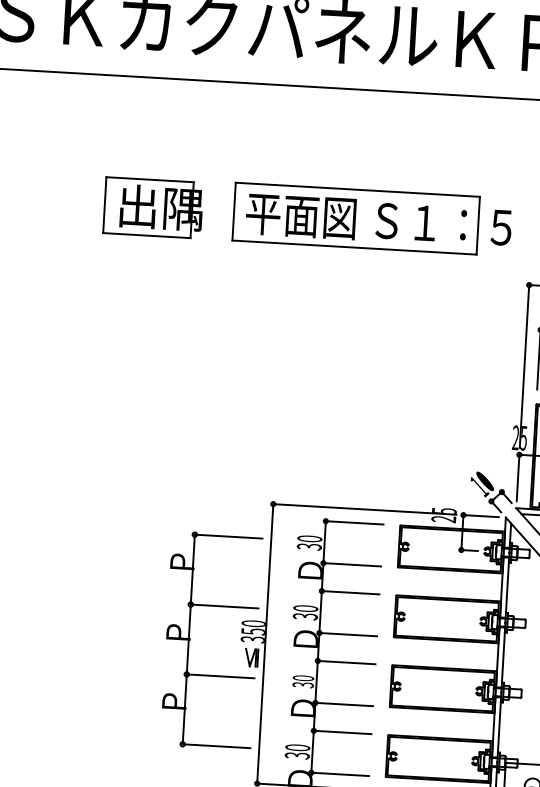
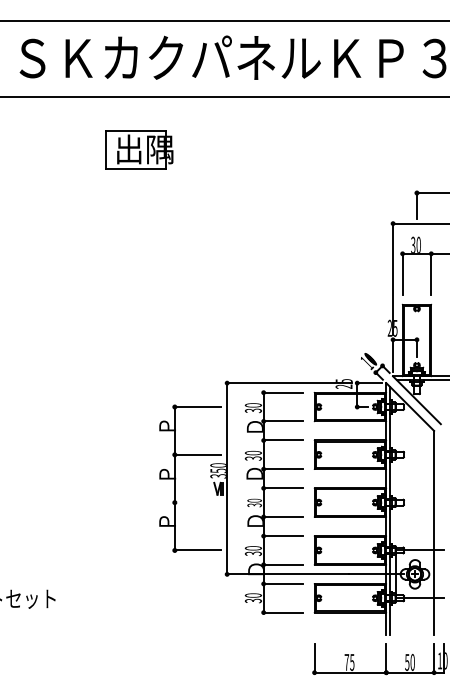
part: (153, 207) -> (139, 149), moved
part: (372, 218) -> (283, 184), removed
line: (219, 676) -> (197, 502), removed

